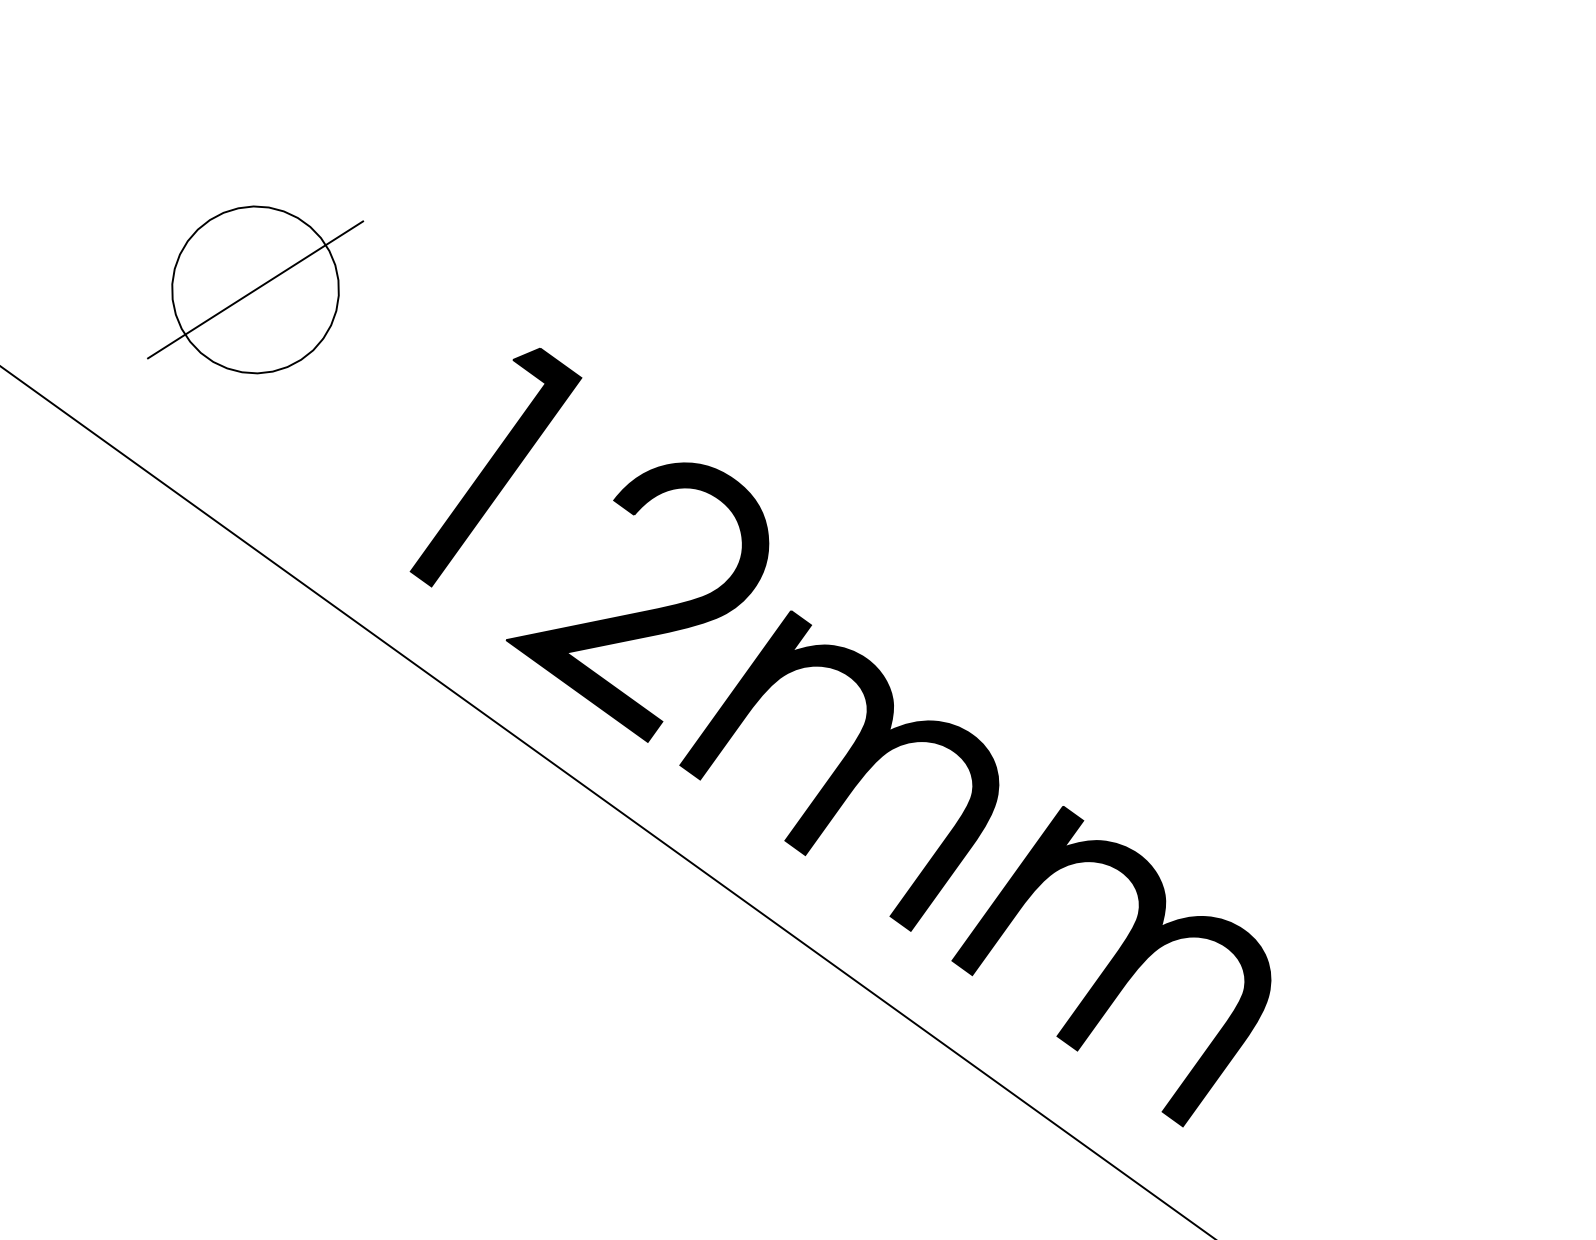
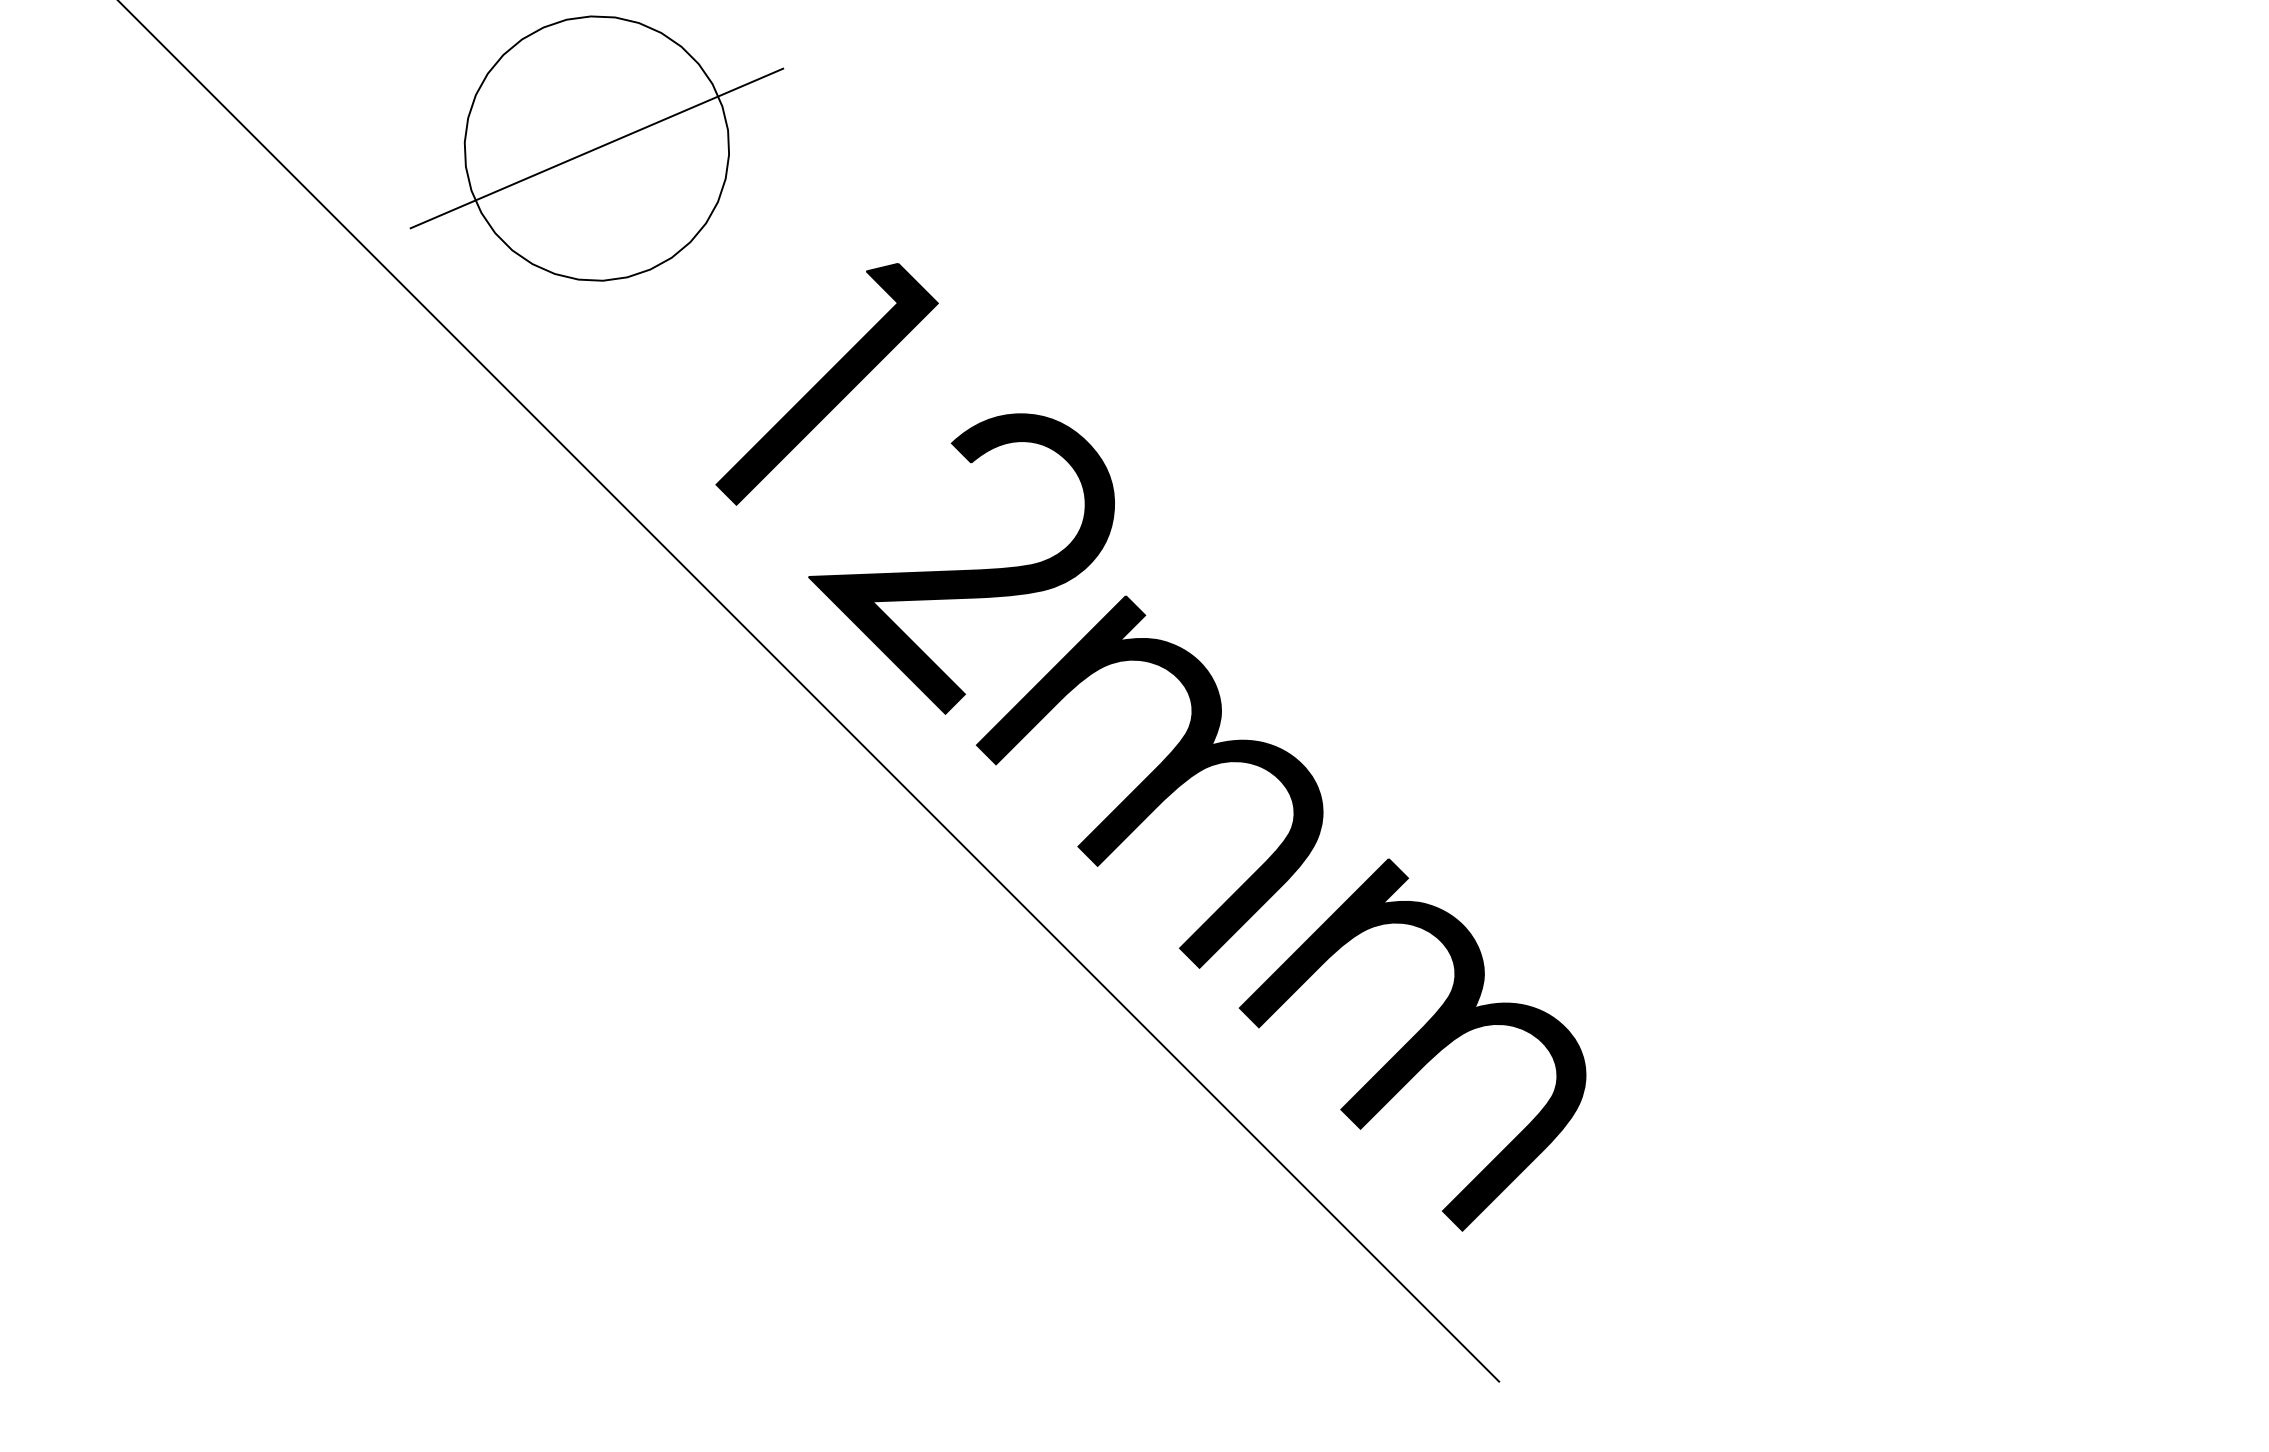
part: (255, 289) -> (596, 148), size x1.43

